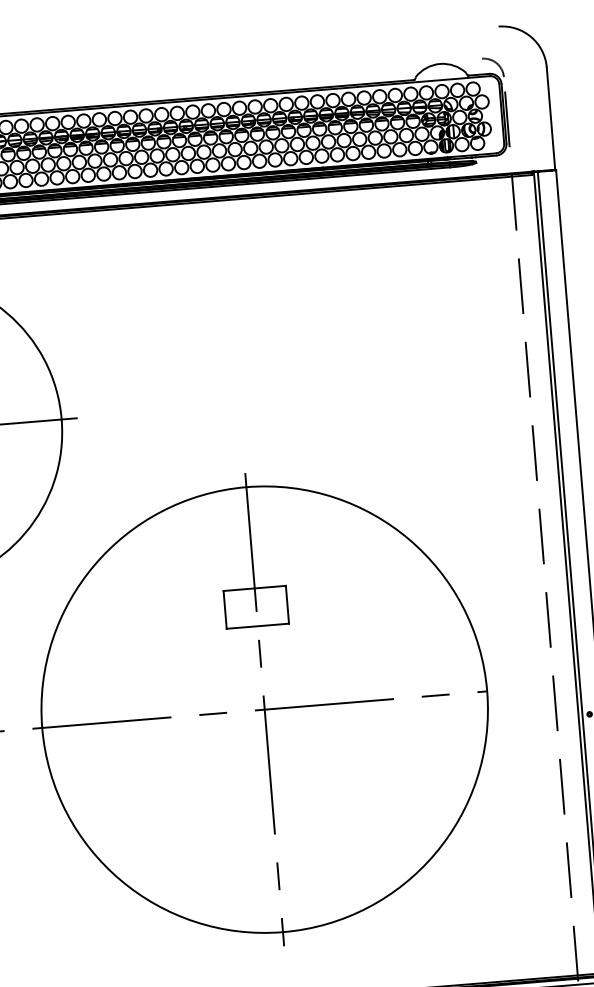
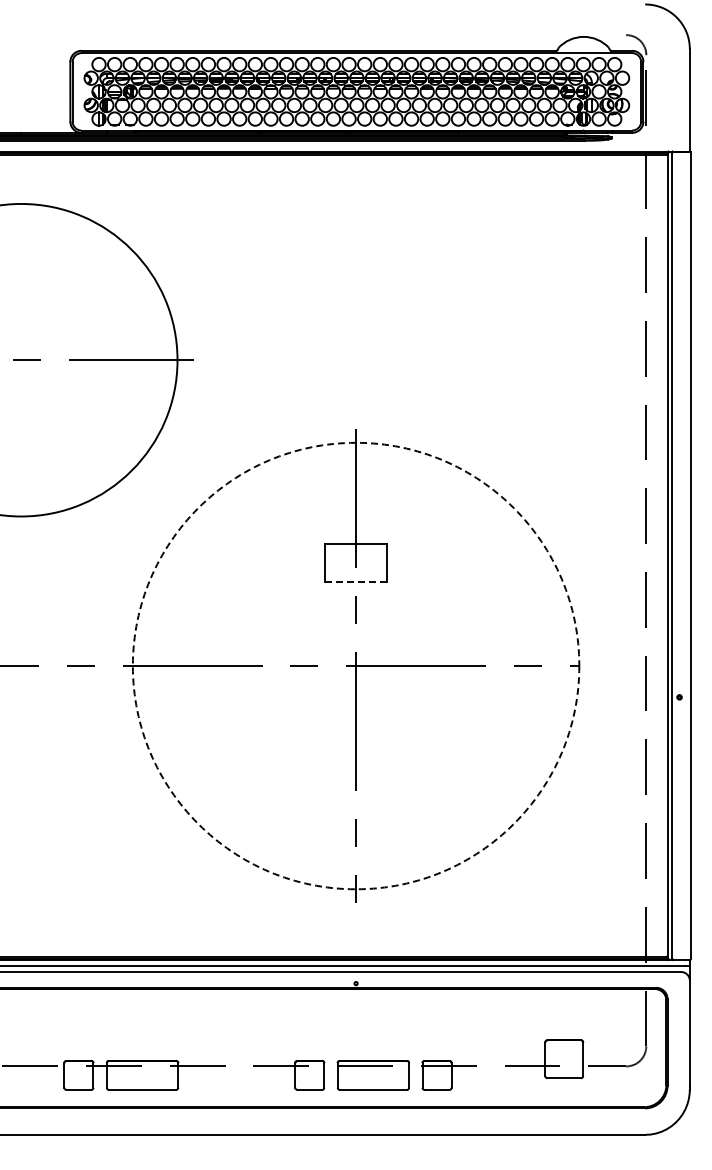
line: (258, 626) -> (356, 582), solid -> dashed
circle: (264, 709) -> (355, 665), solid -> dashed

